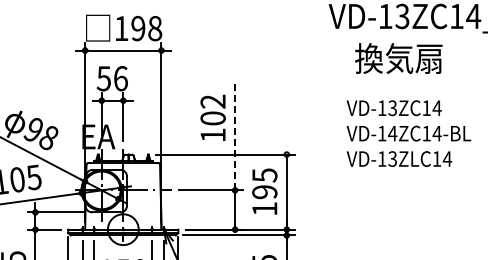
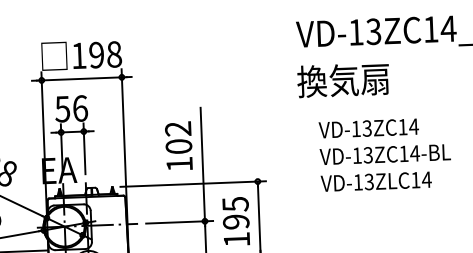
text: (398, 58) -> (343, 80), moved
text: (392, 133) -> (368, 155), VD-14ZC14-BL -> VD-13ZC14-BL
line: (235, 136) -> (203, 164), dashed -> solid

